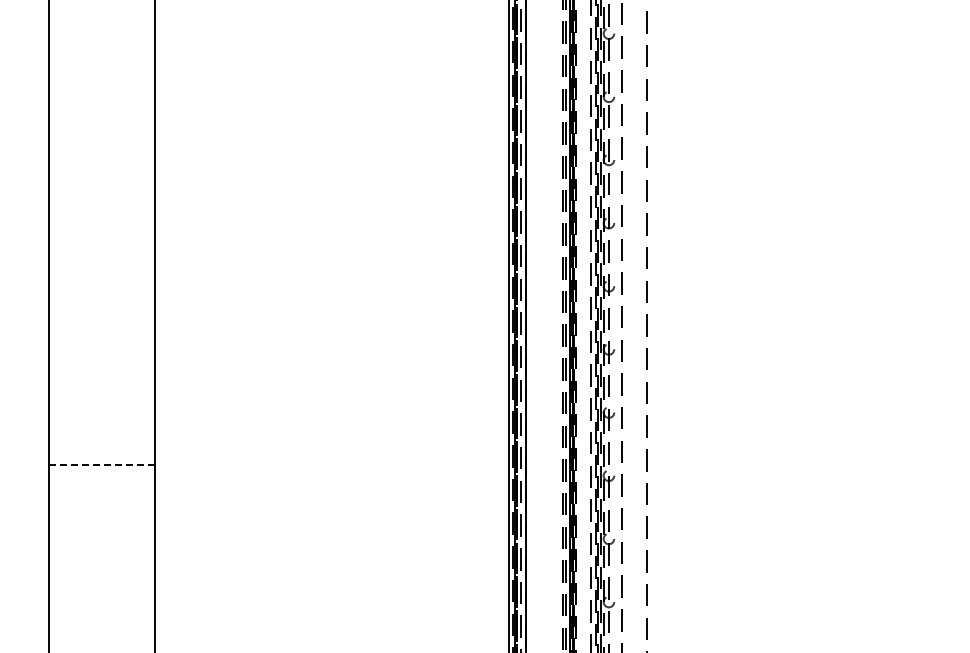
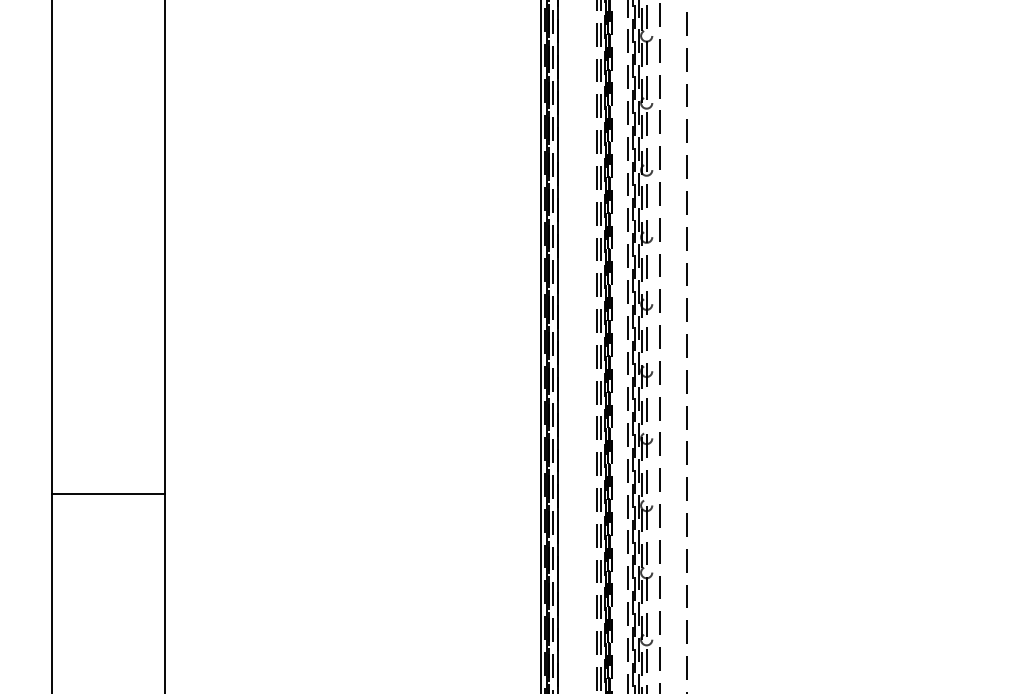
line: (101, 464) -> (107, 493), dashed -> solid

